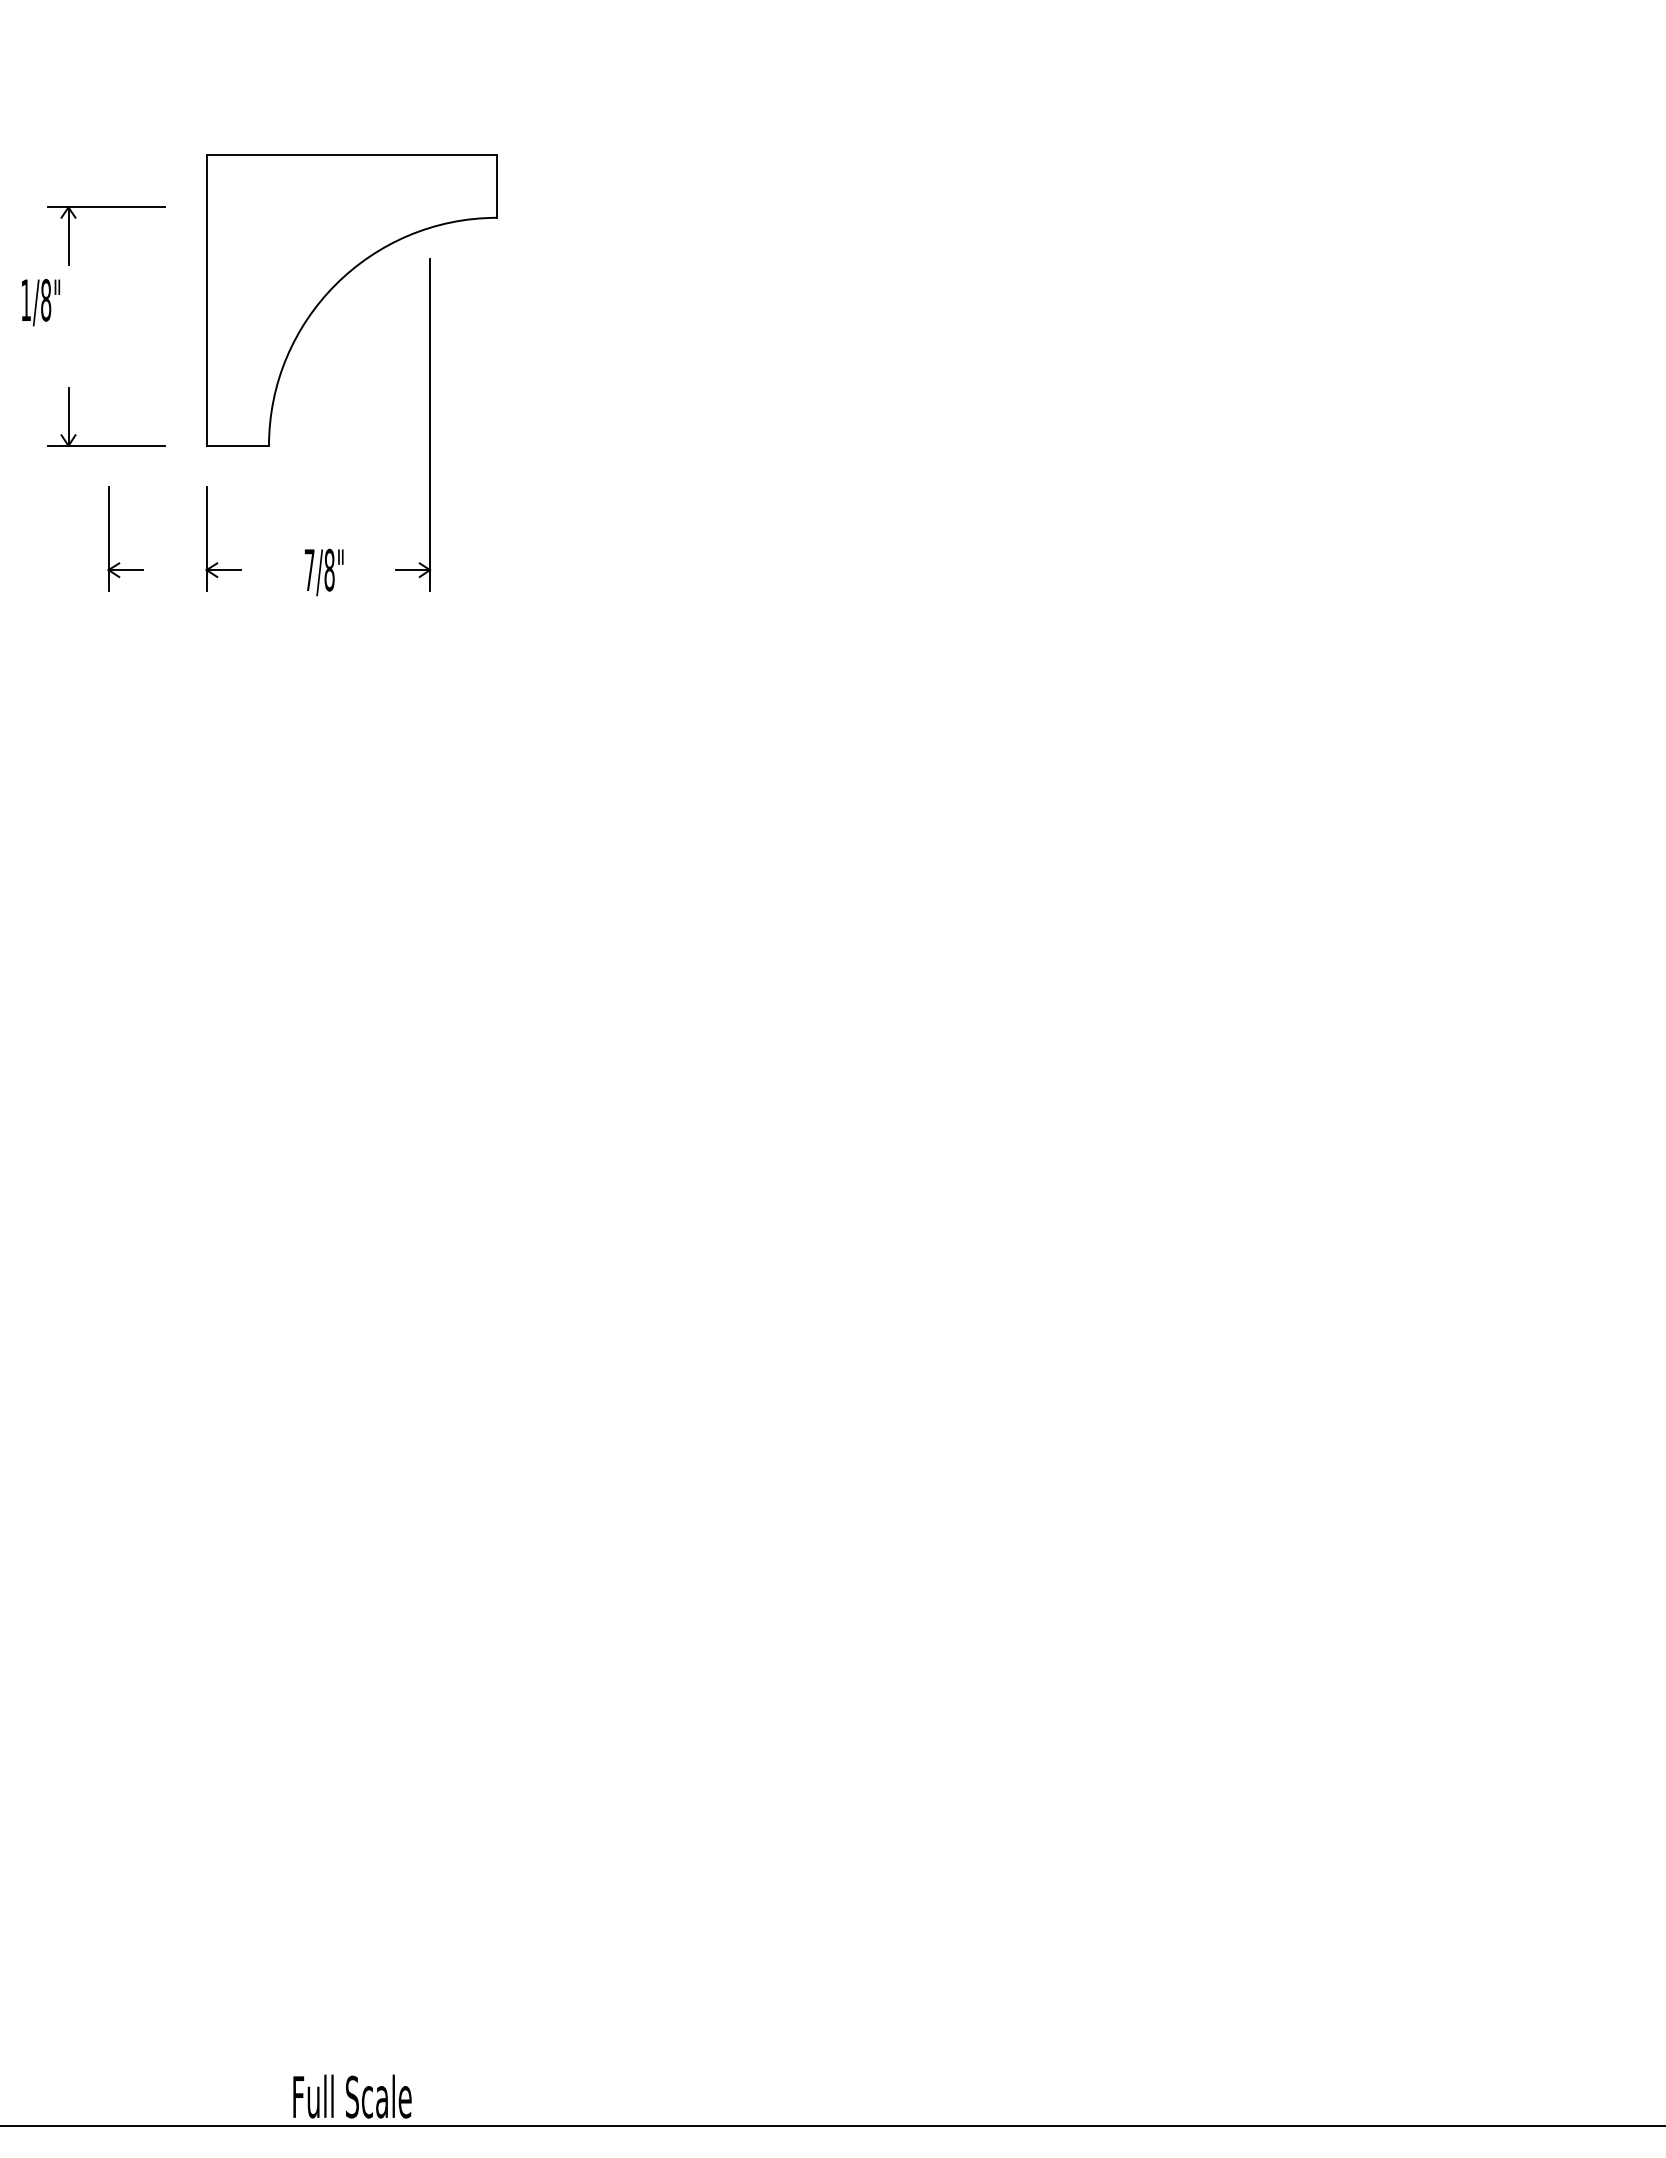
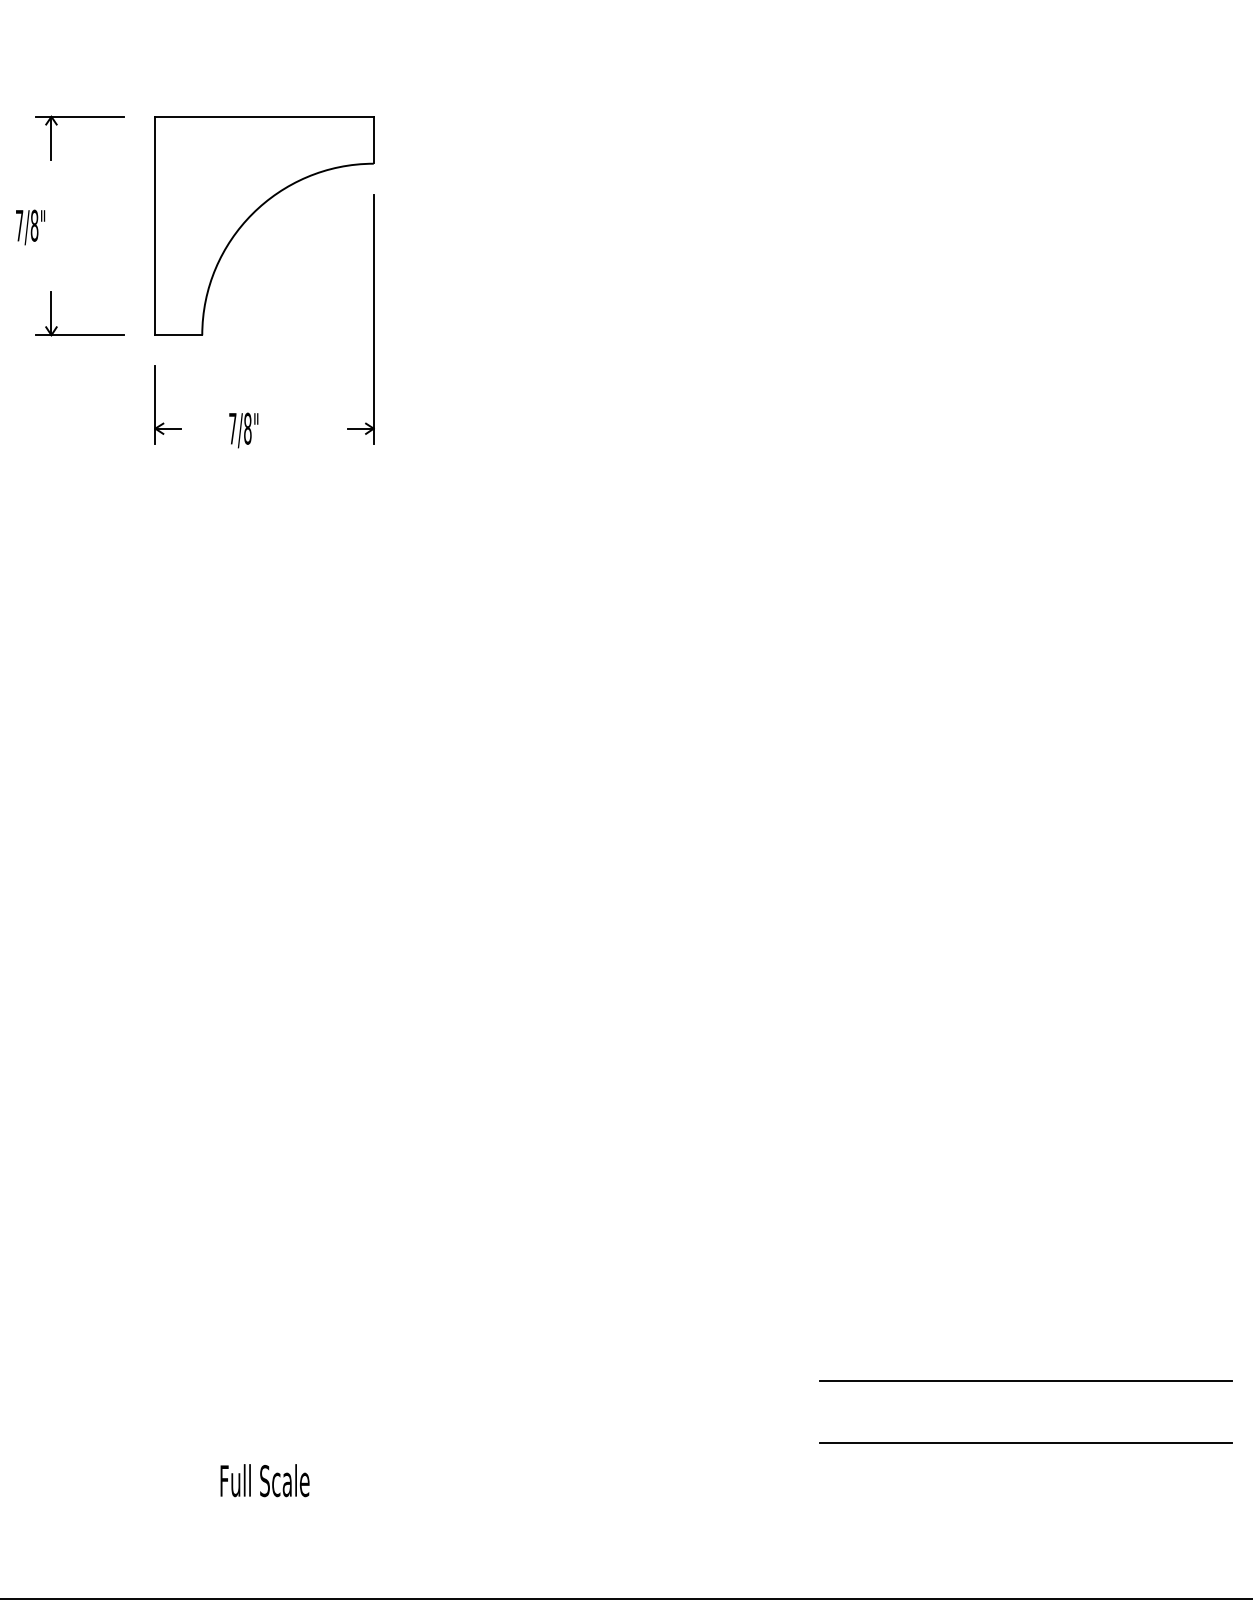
part: (106, 207) -> (80, 116), moved
text: (25, 299) -> (19, 225), 1/8" -> 7/8"
part: (429, 424) -> (373, 319), moved
part: (109, 538) -> (82, 404), removed
line: (1364, 1835) -> (1026, 1380), added
line: (1364, 1918) -> (1026, 1442), added
text: (352, 2096) -> (265, 1480), moved

